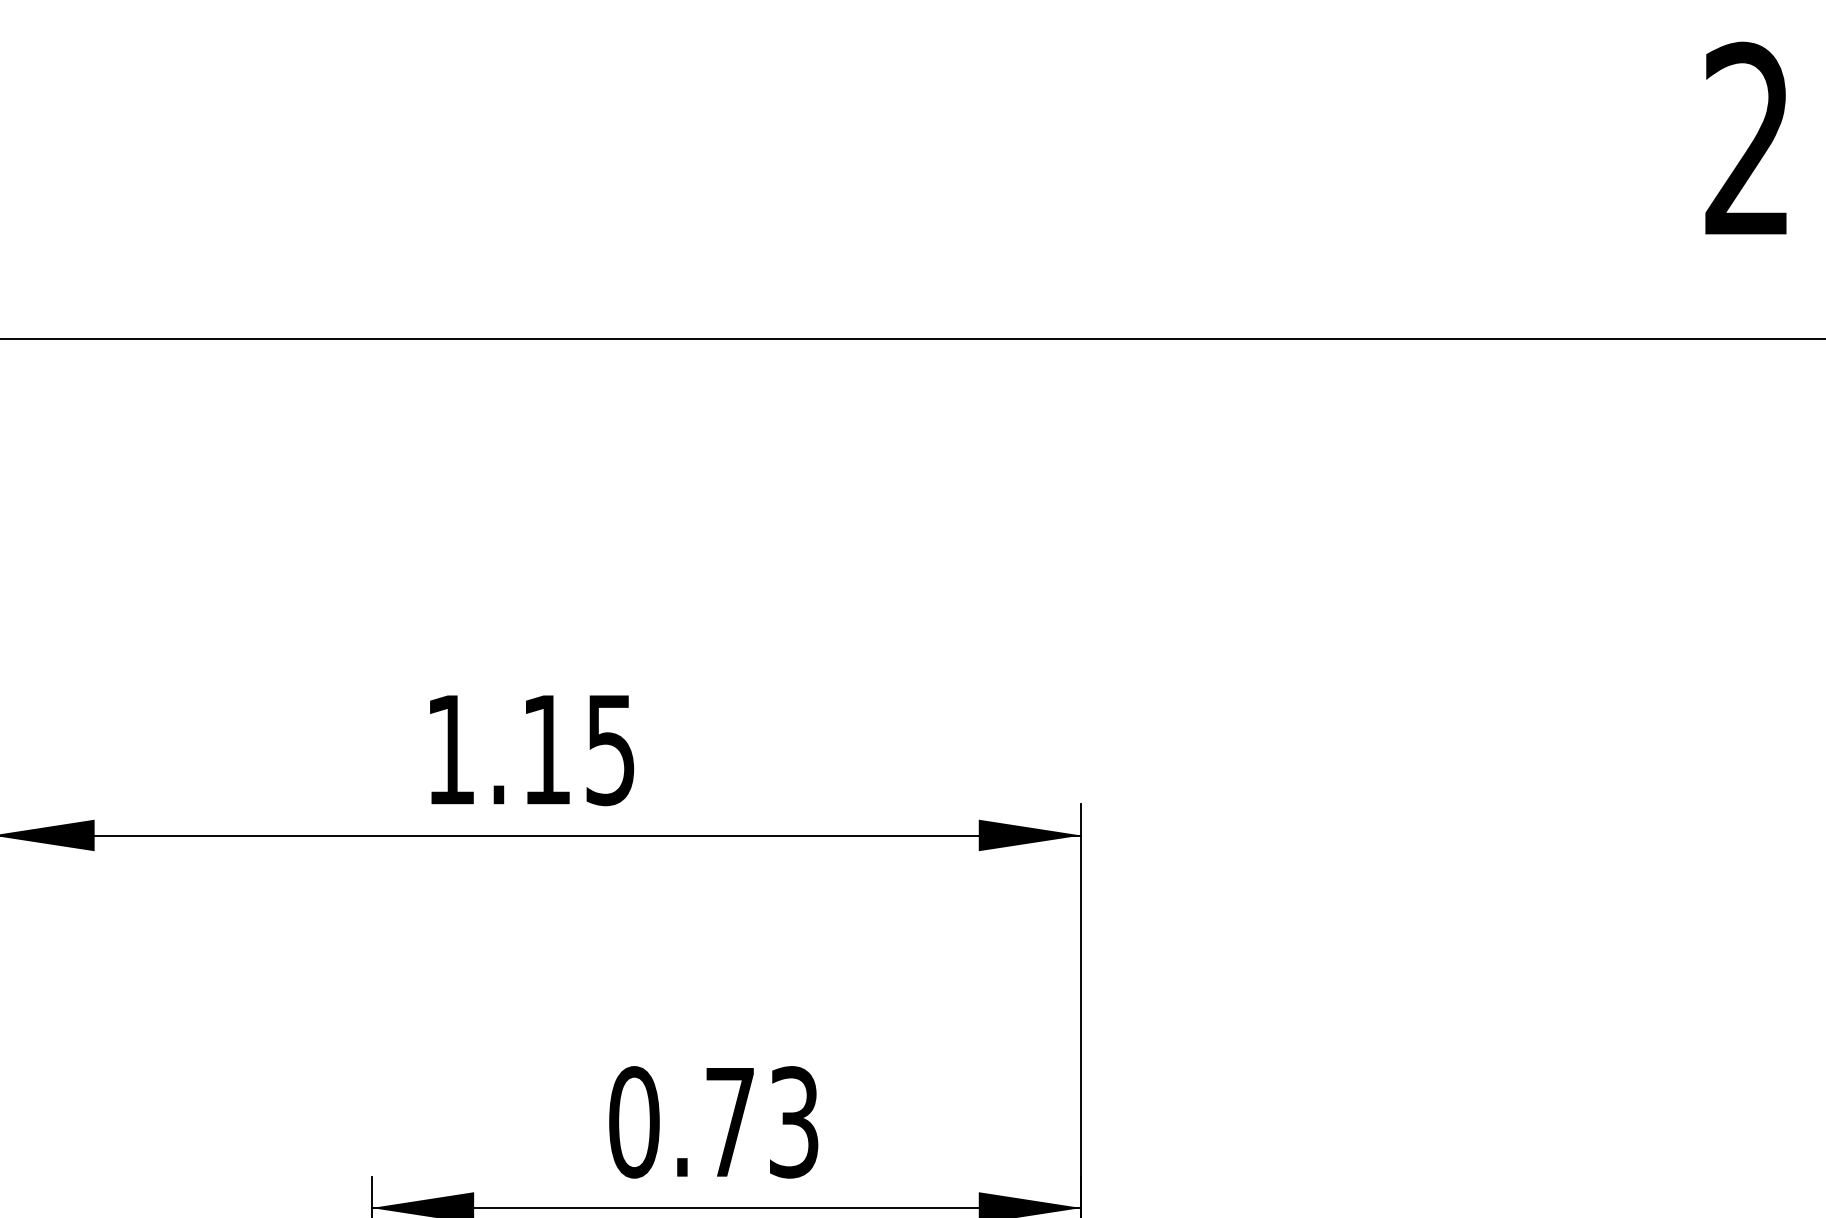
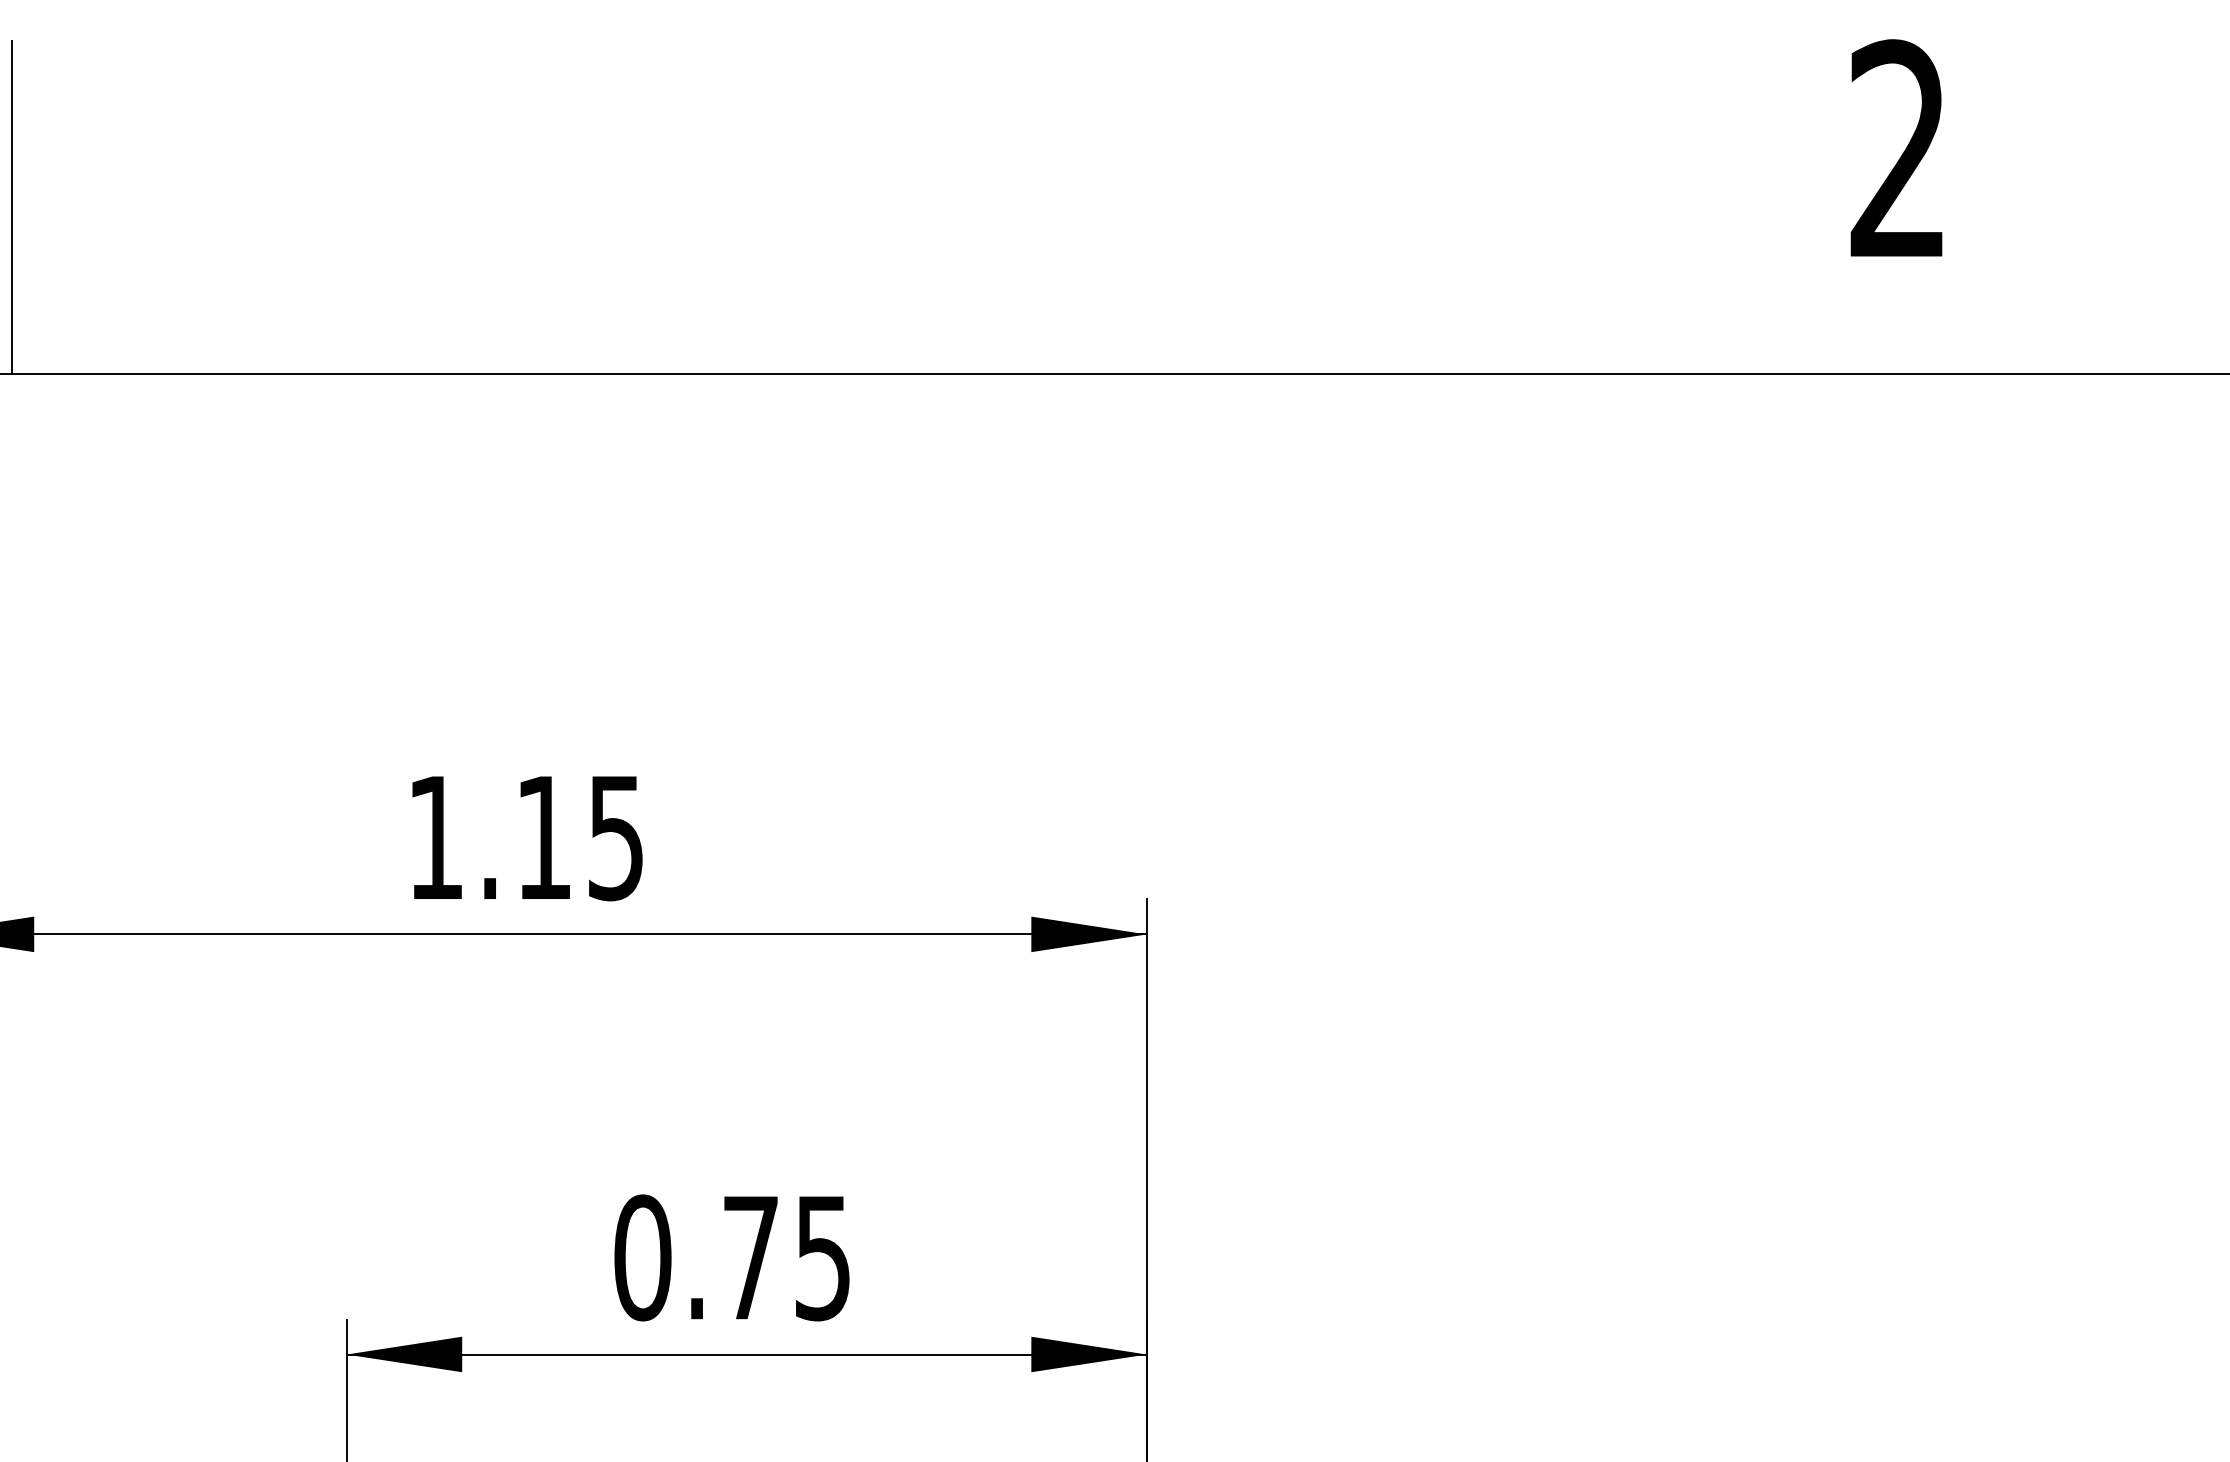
line: (74, 190) -> (11, 207), added
text: (793, 1121) -> (822, 1257), 0.73 -> 0.75

